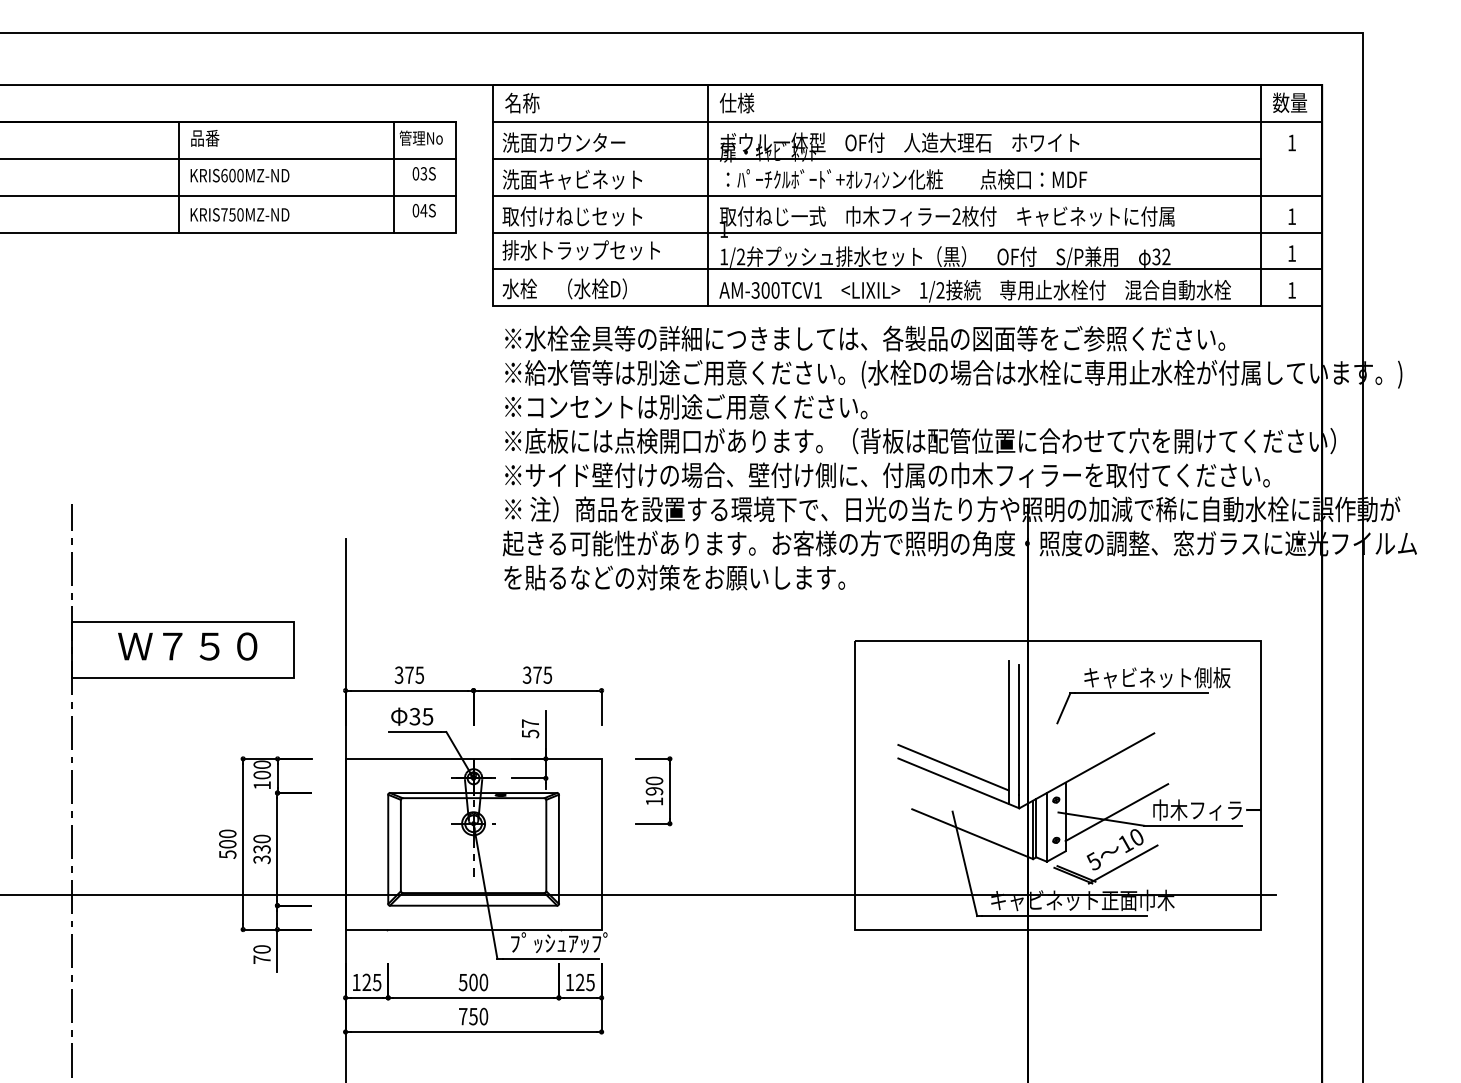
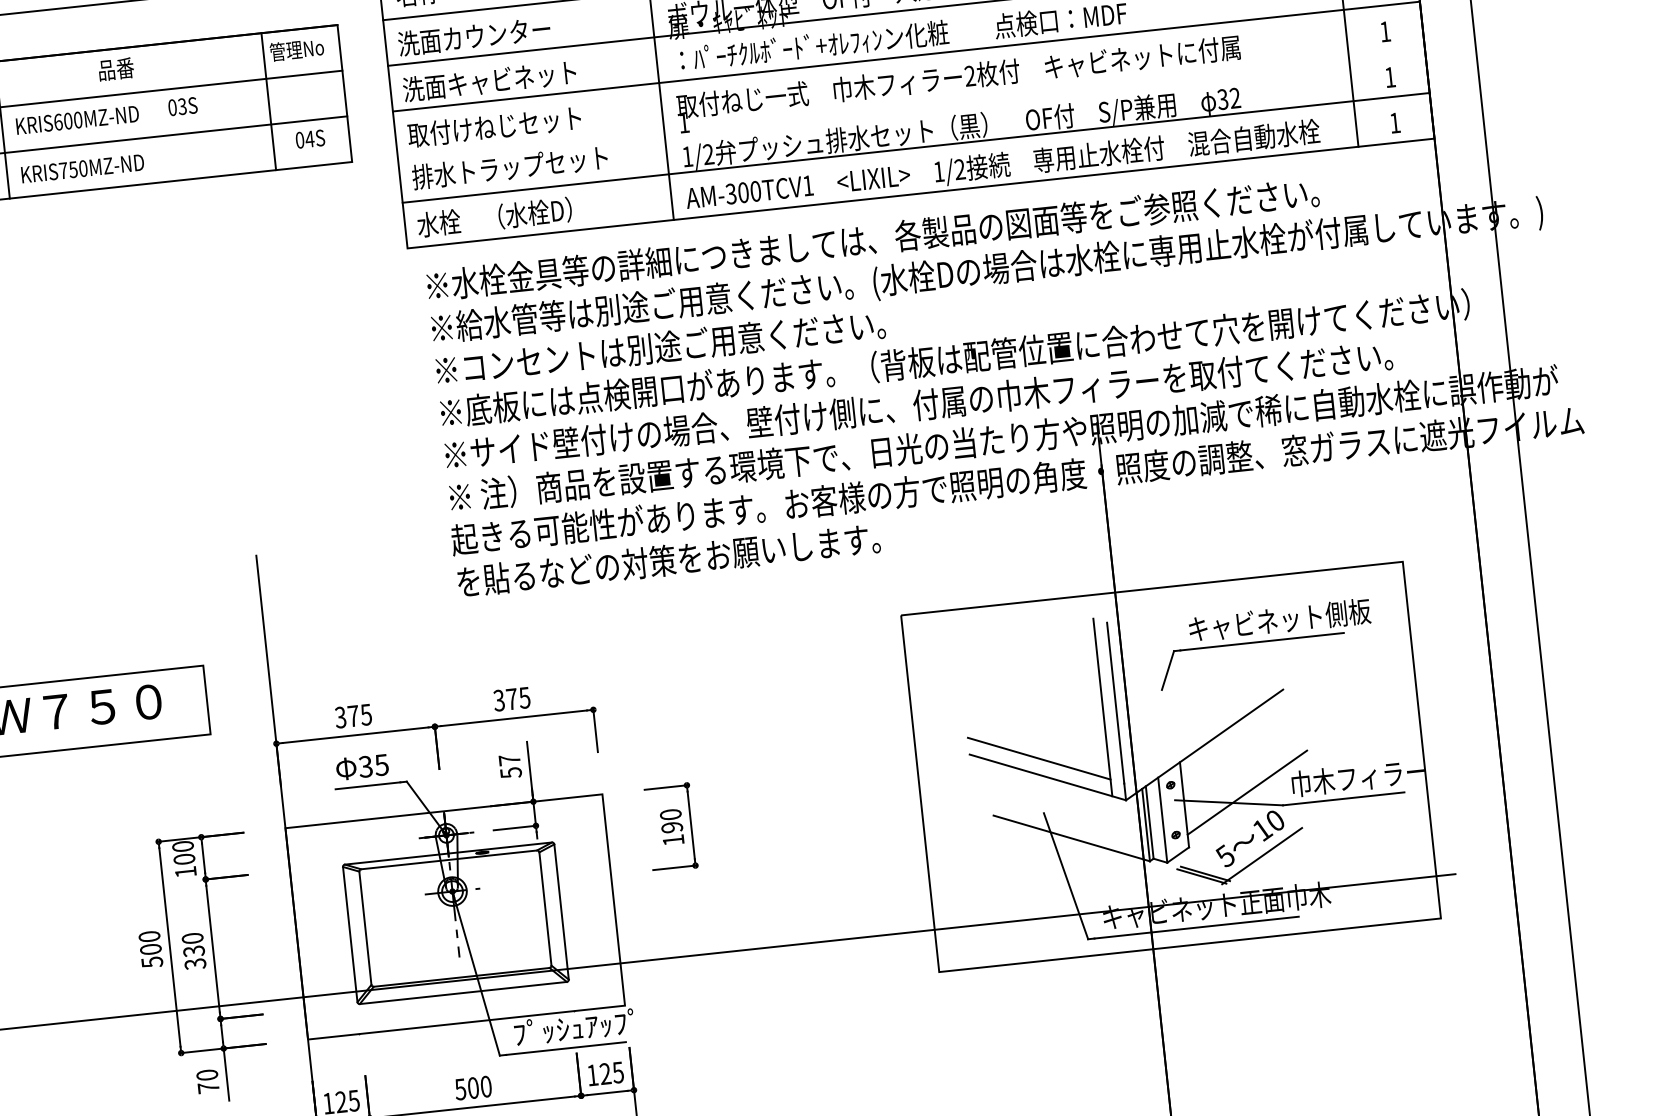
text: (205, 138) -> (116, 69), moved
text: (423, 173) -> (181, 106), moved
line: (907, 232) -> (911, 102), removed

